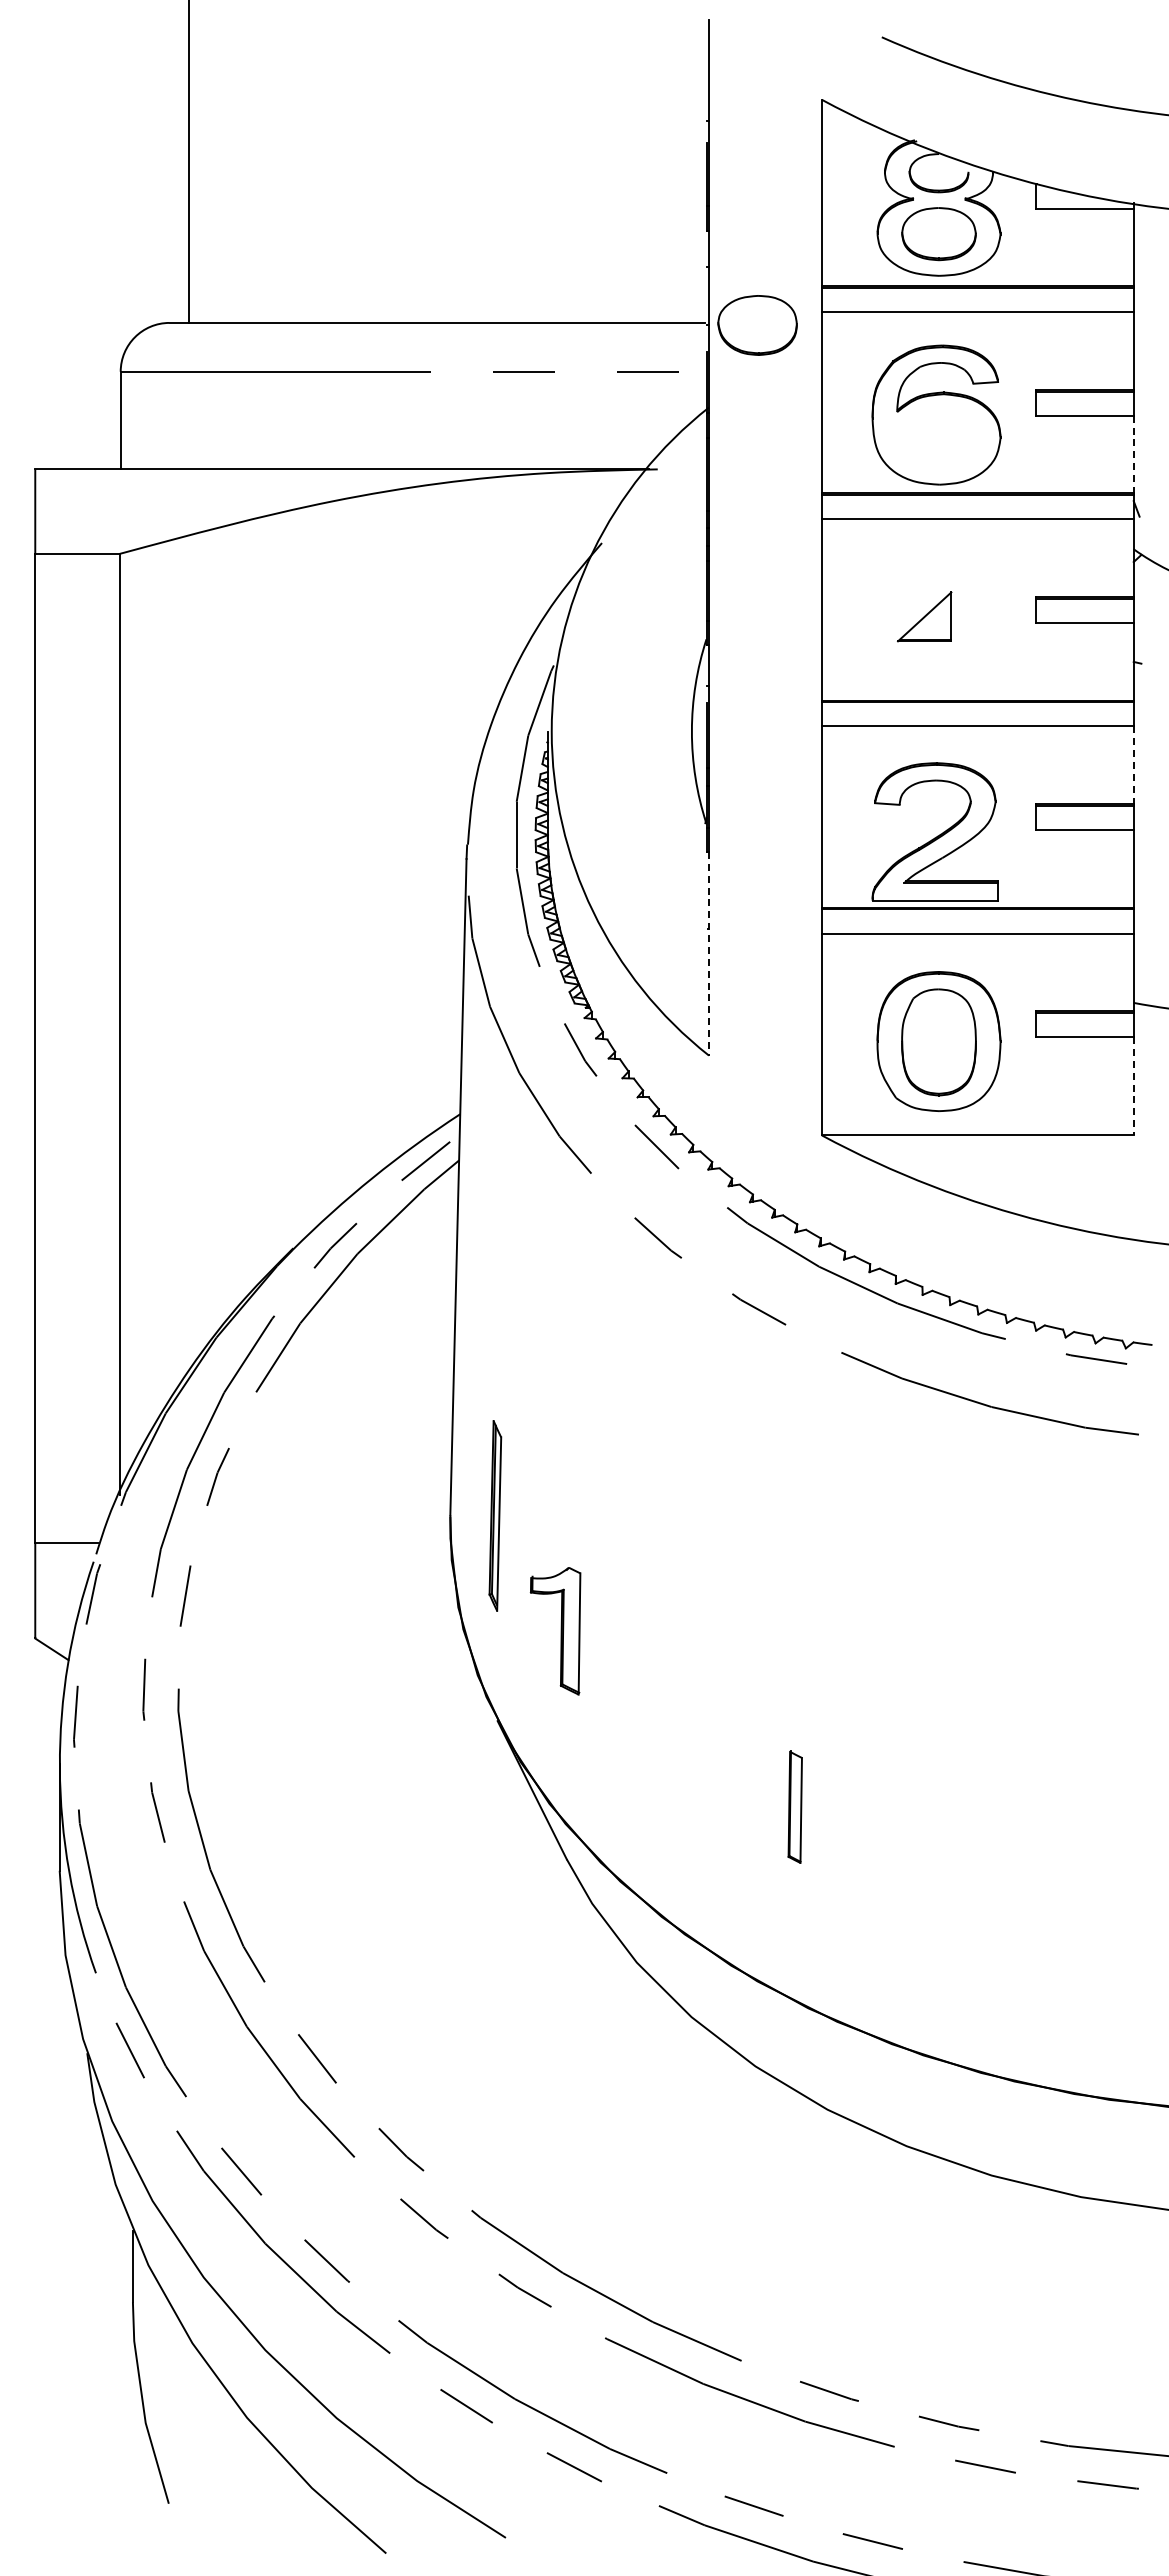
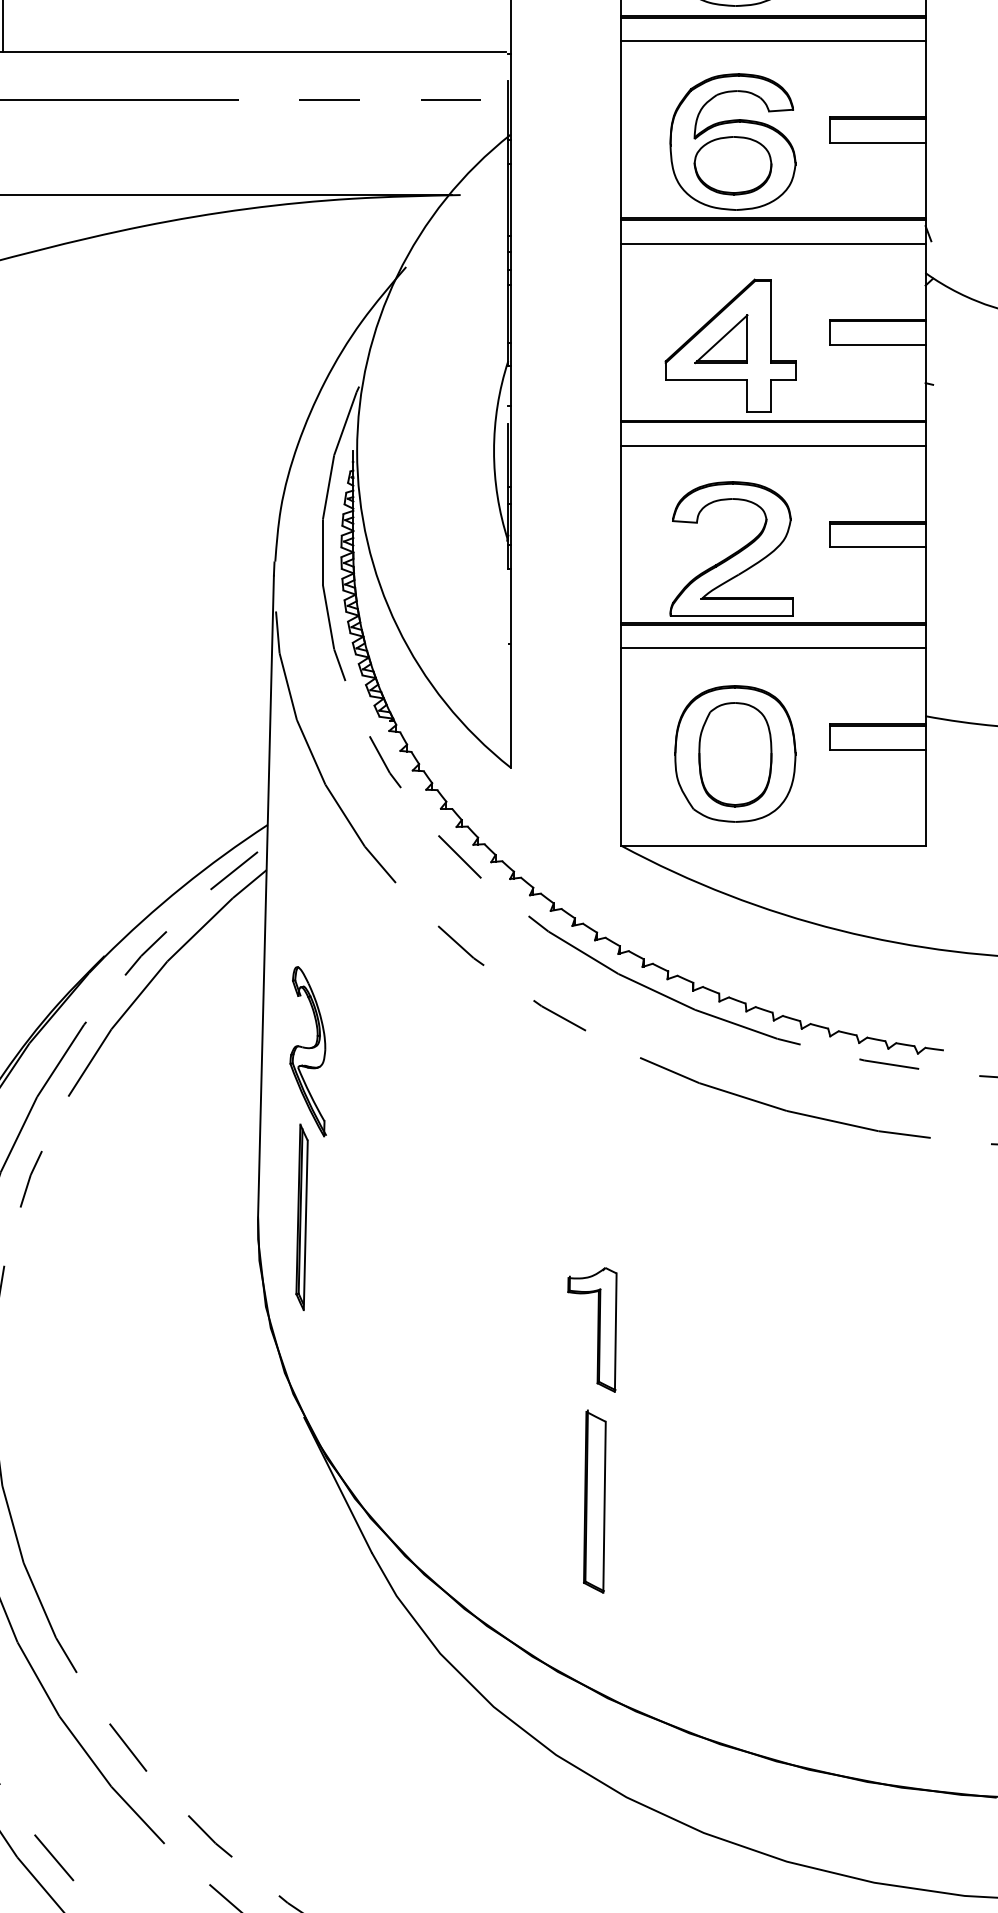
part: (757, 325) -> (732, 165), moved
line: (1133, 454) -> (925, 180), dashed -> solid
part: (933, 623) -> (730, 345), added
line: (1133, 765) -> (925, 484), dashed -> solid
line: (708, 953) -> (510, 667), dashed -> solid
line: (1133, 1086) -> (925, 797), dashed -> solid
part: (501, 1345) -> (308, 1050), added
part: (555, 1631) -> (592, 1330), moved
part: (795, 1806) -> (595, 1501), size x1.67

